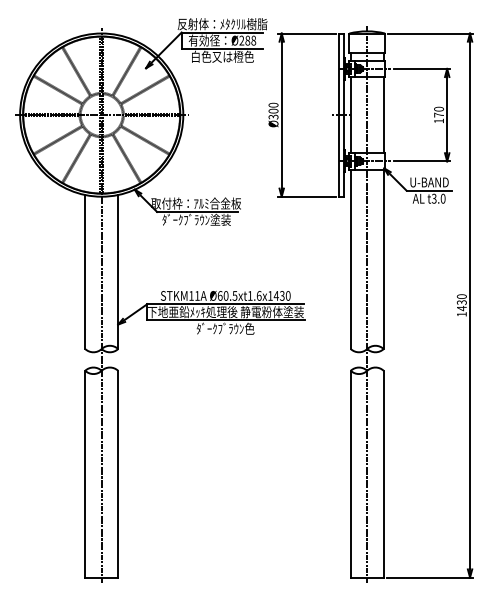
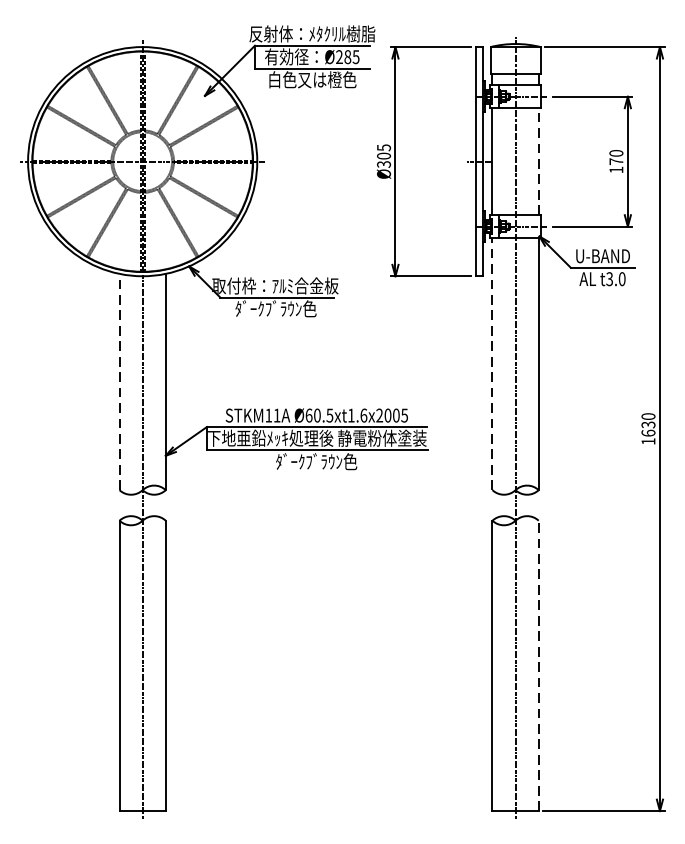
text: (253, 40) -> (355, 56), Ø288 -> Ø285
text: (273, 104) -> (383, 146), Ø300 -> Ø305
line: (383, 114) -> (538, 160), solid -> dashed
text: (196, 219) -> (275, 308), ﾀﾞｰｸﾌﾞﾗｳﾝ塗装 -> ﾀﾞｰｸﾌﾞﾗｳﾝ色
line: (350, 259) -> (492, 364), solid -> dashed
line: (85, 272) -> (119, 382), solid -> dashed
text: (279, 295) -> (392, 414), Ø60.5xt1.6x1430 -> Ø60.5xt1.6x2005
text: (461, 308) -> (647, 433), 1430 -> 1630
line: (383, 473) -> (538, 664), solid -> dashed

